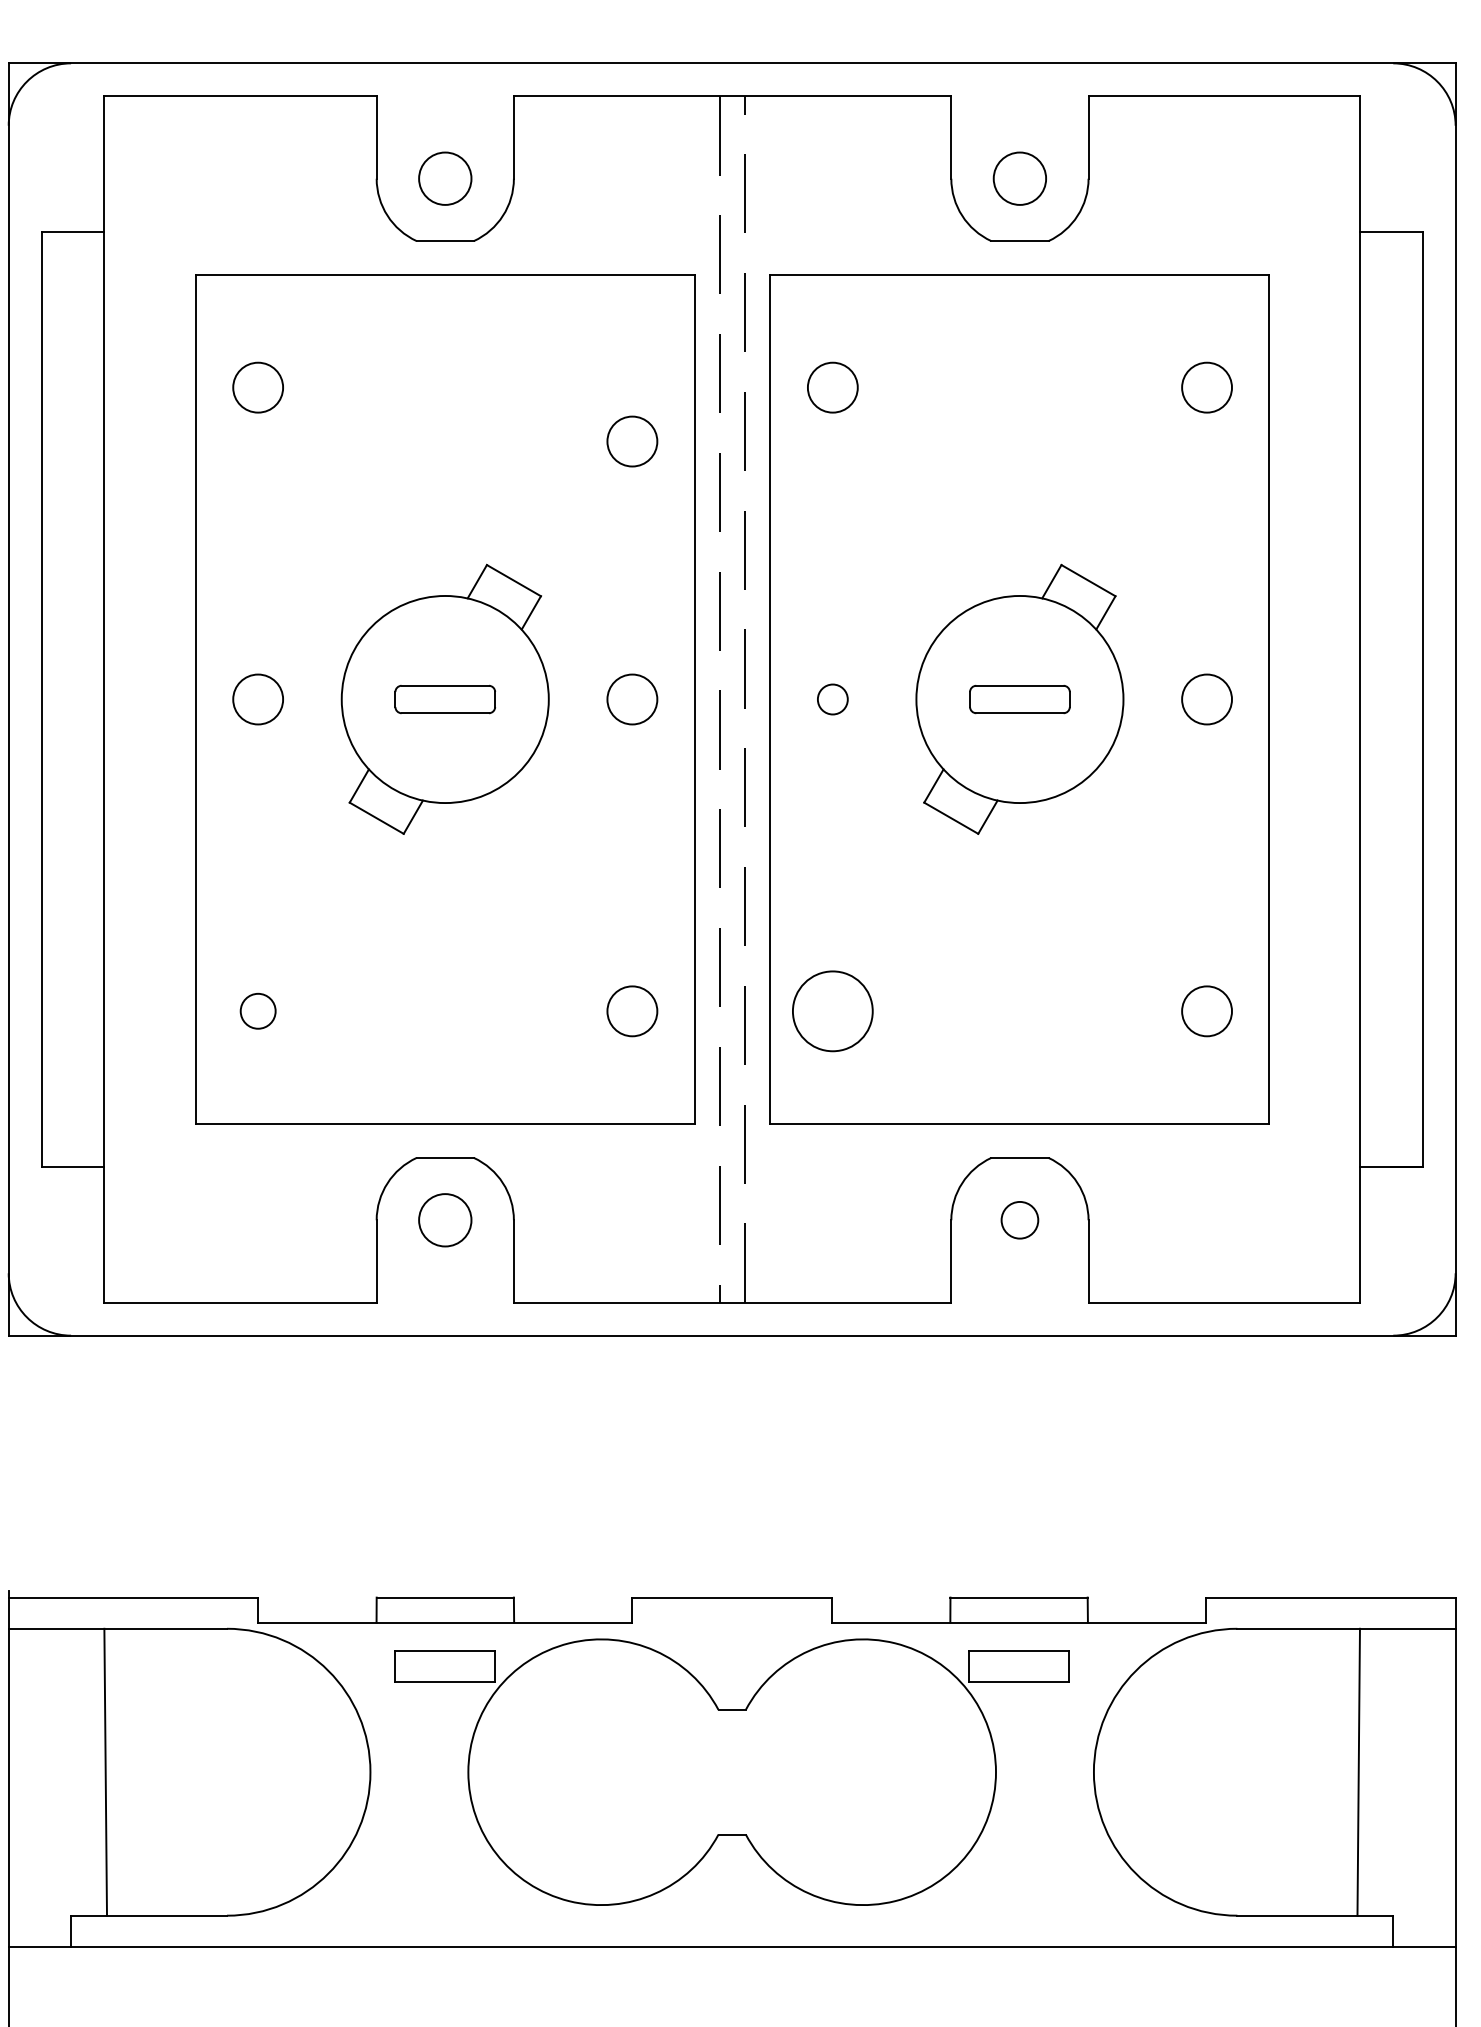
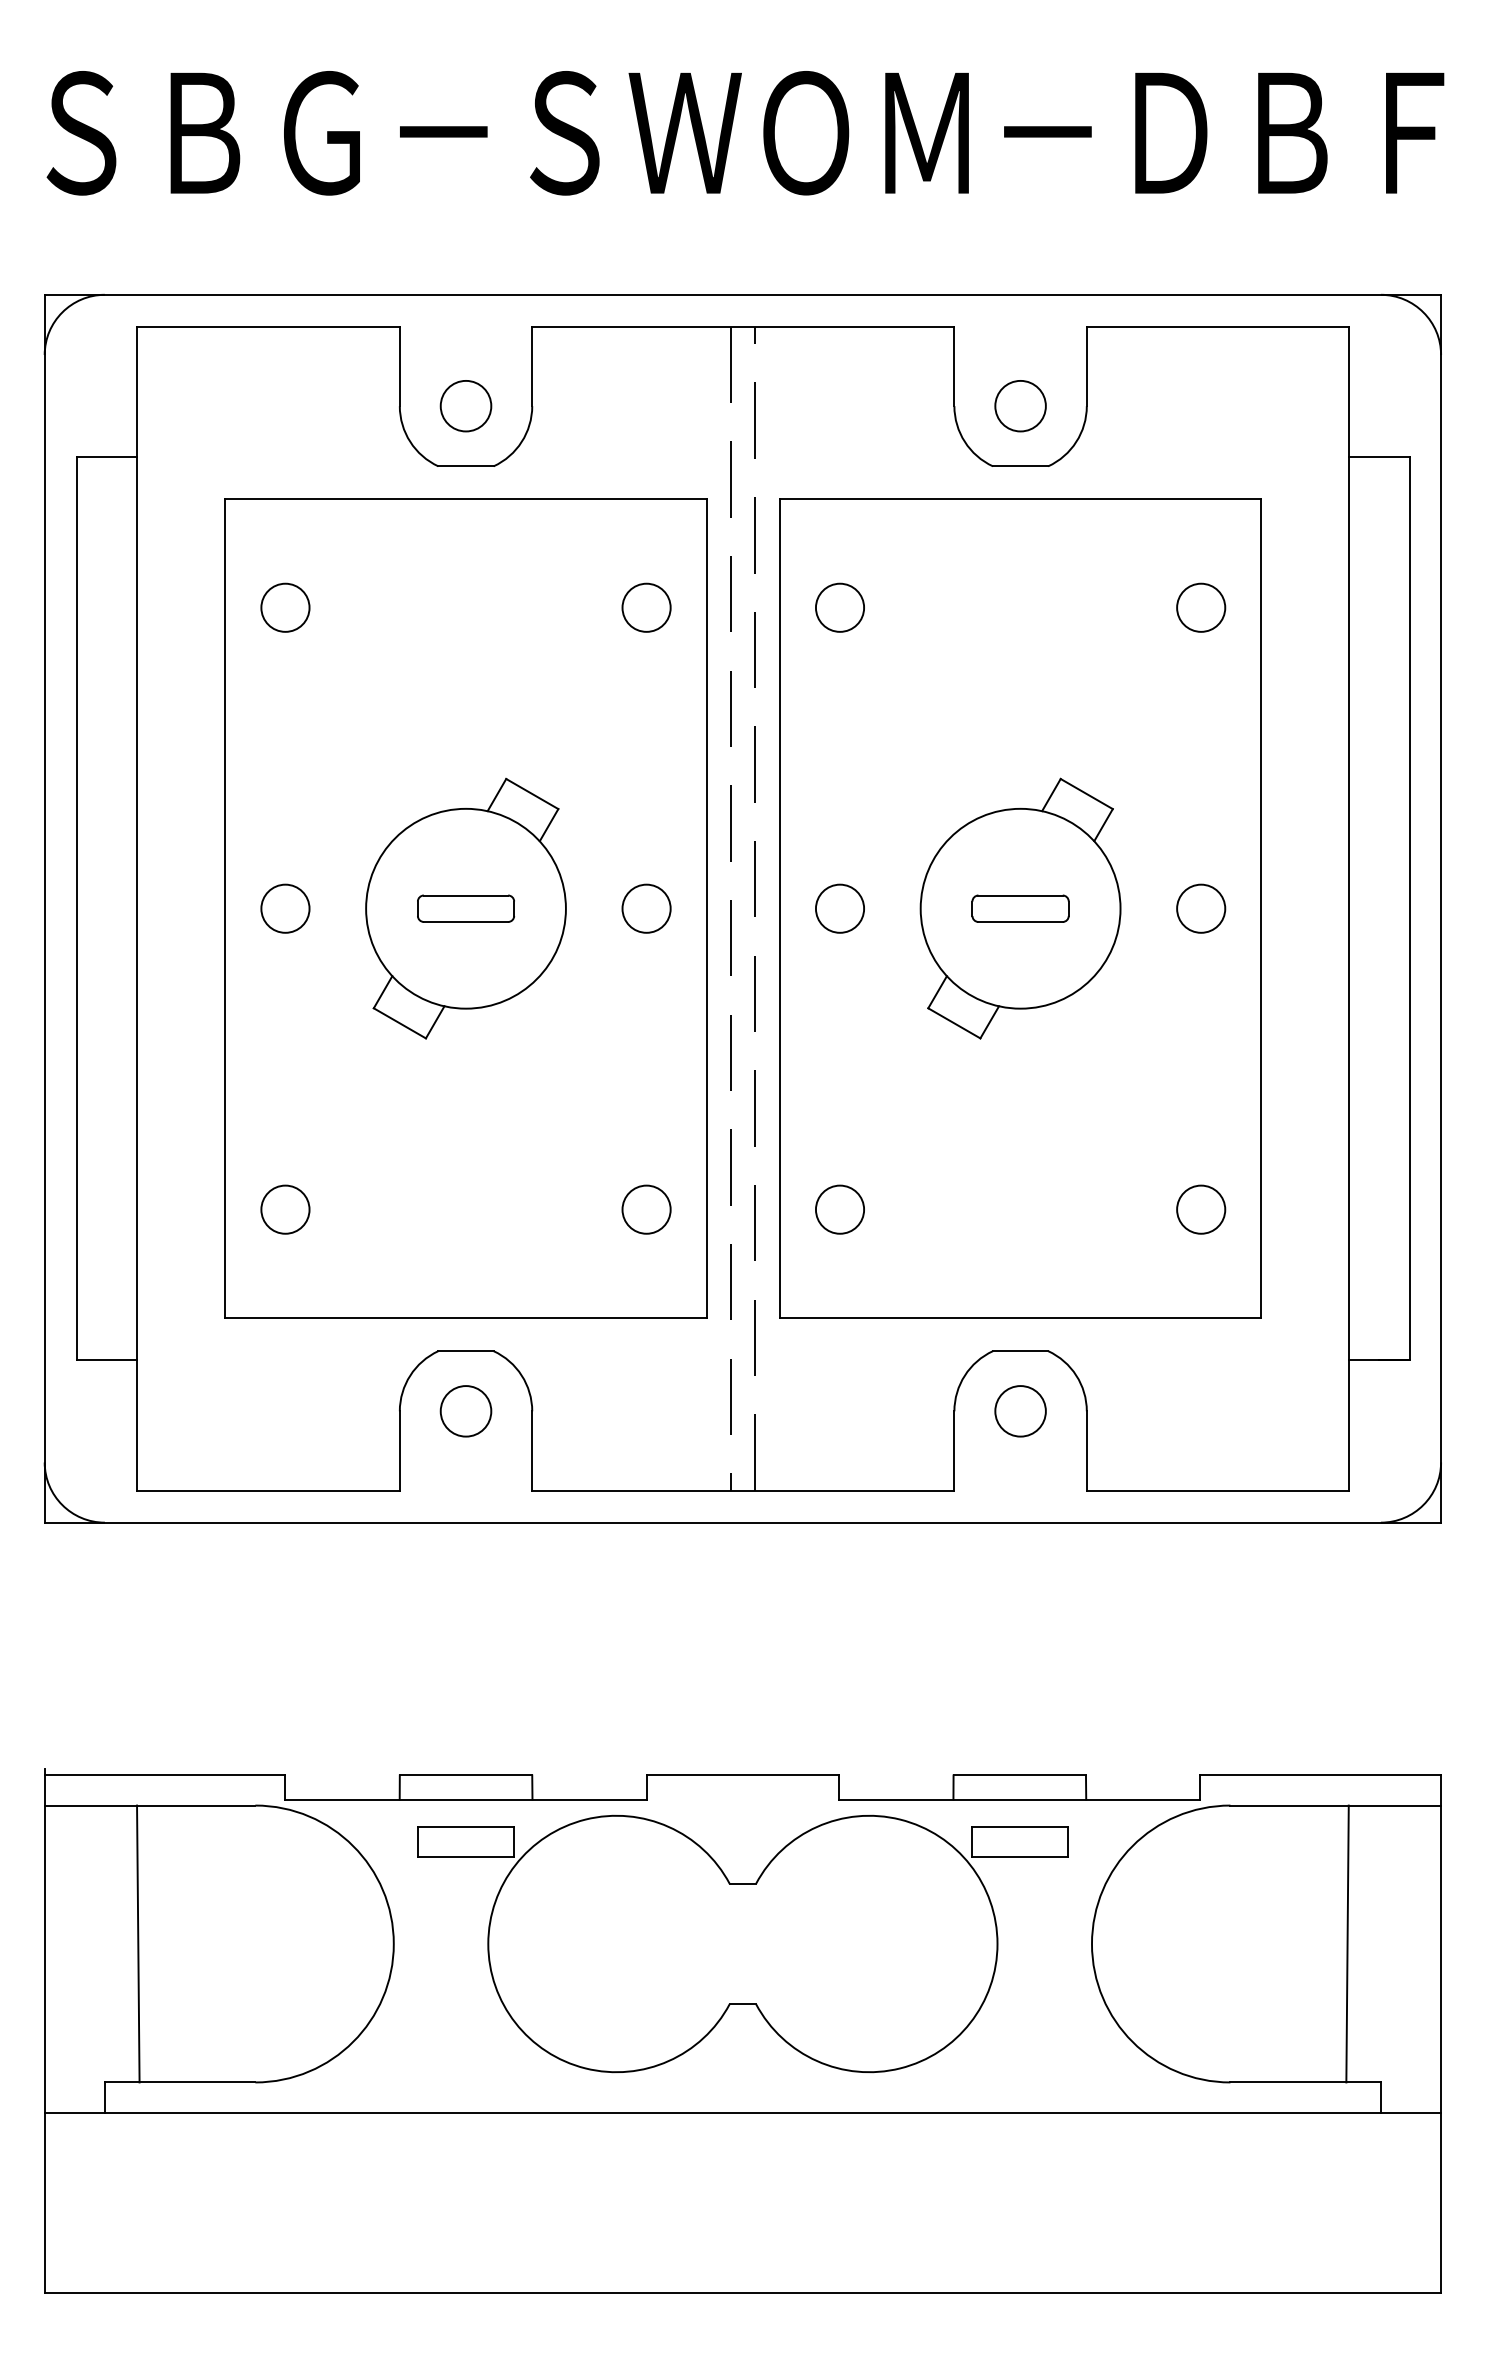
circle: (632, 441) -> (646, 607), moved
circle: (832, 699) -> (839, 908), size x1.67
circle: (258, 1011) -> (285, 1209), size x1.43
circle: (832, 1011) -> (839, 1209), size x0.62
circle: (1019, 1220) -> (1020, 1411), size x1.43

